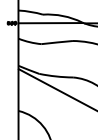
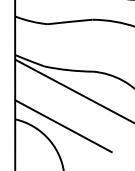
line: (52, 115) -> (63, 125), added

